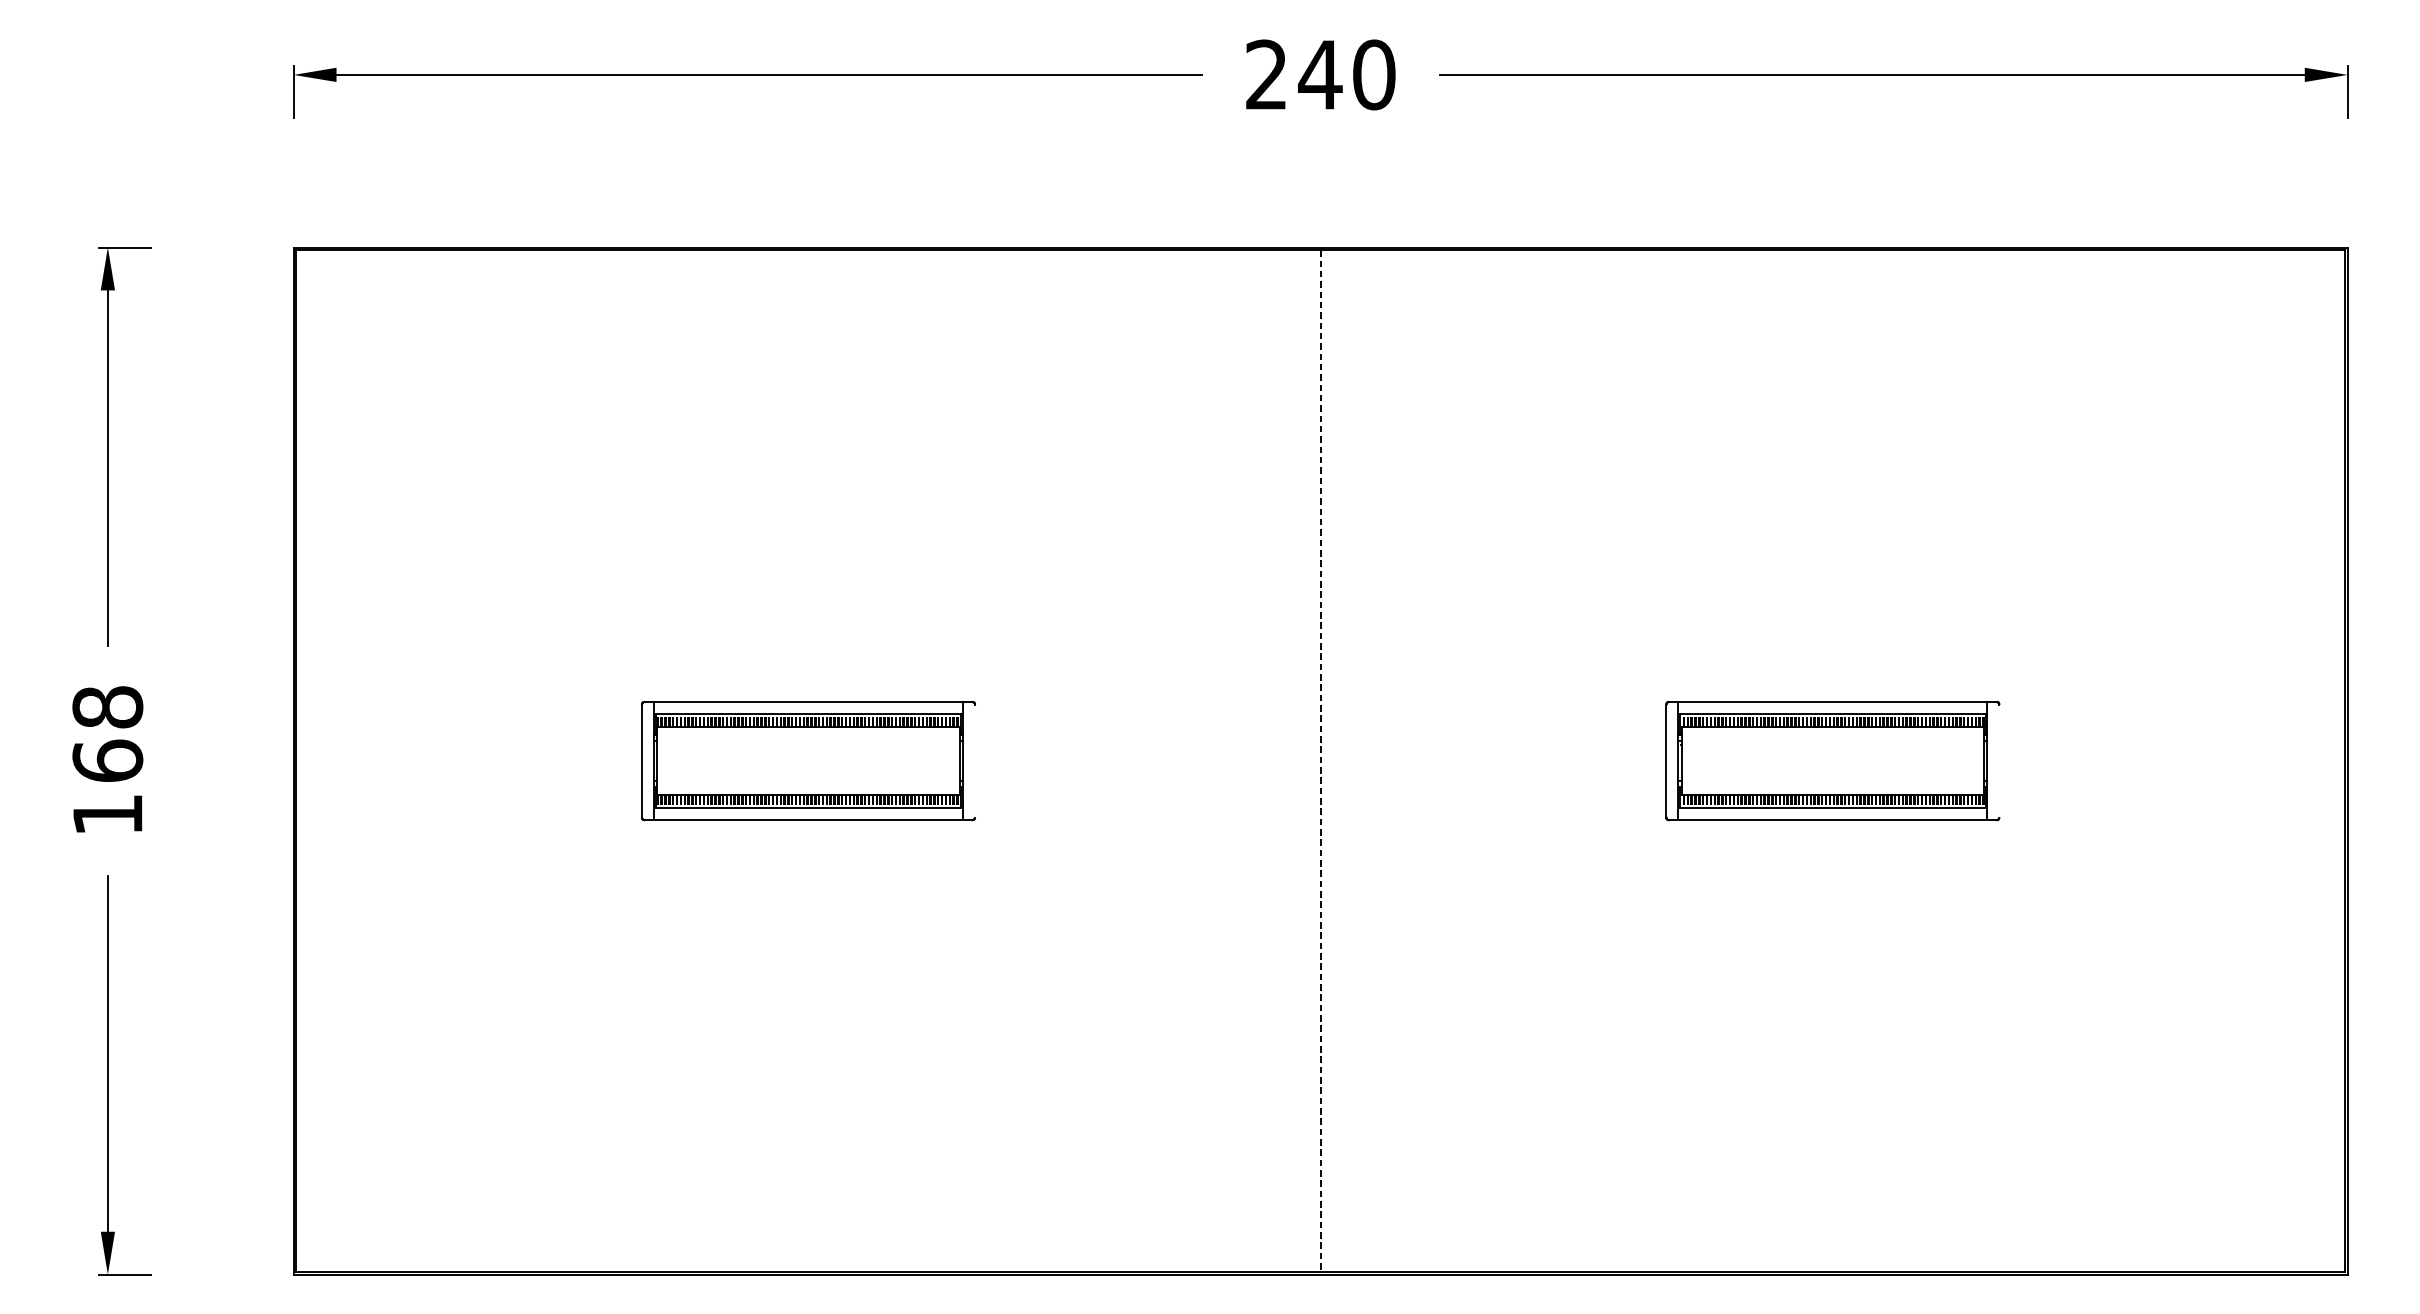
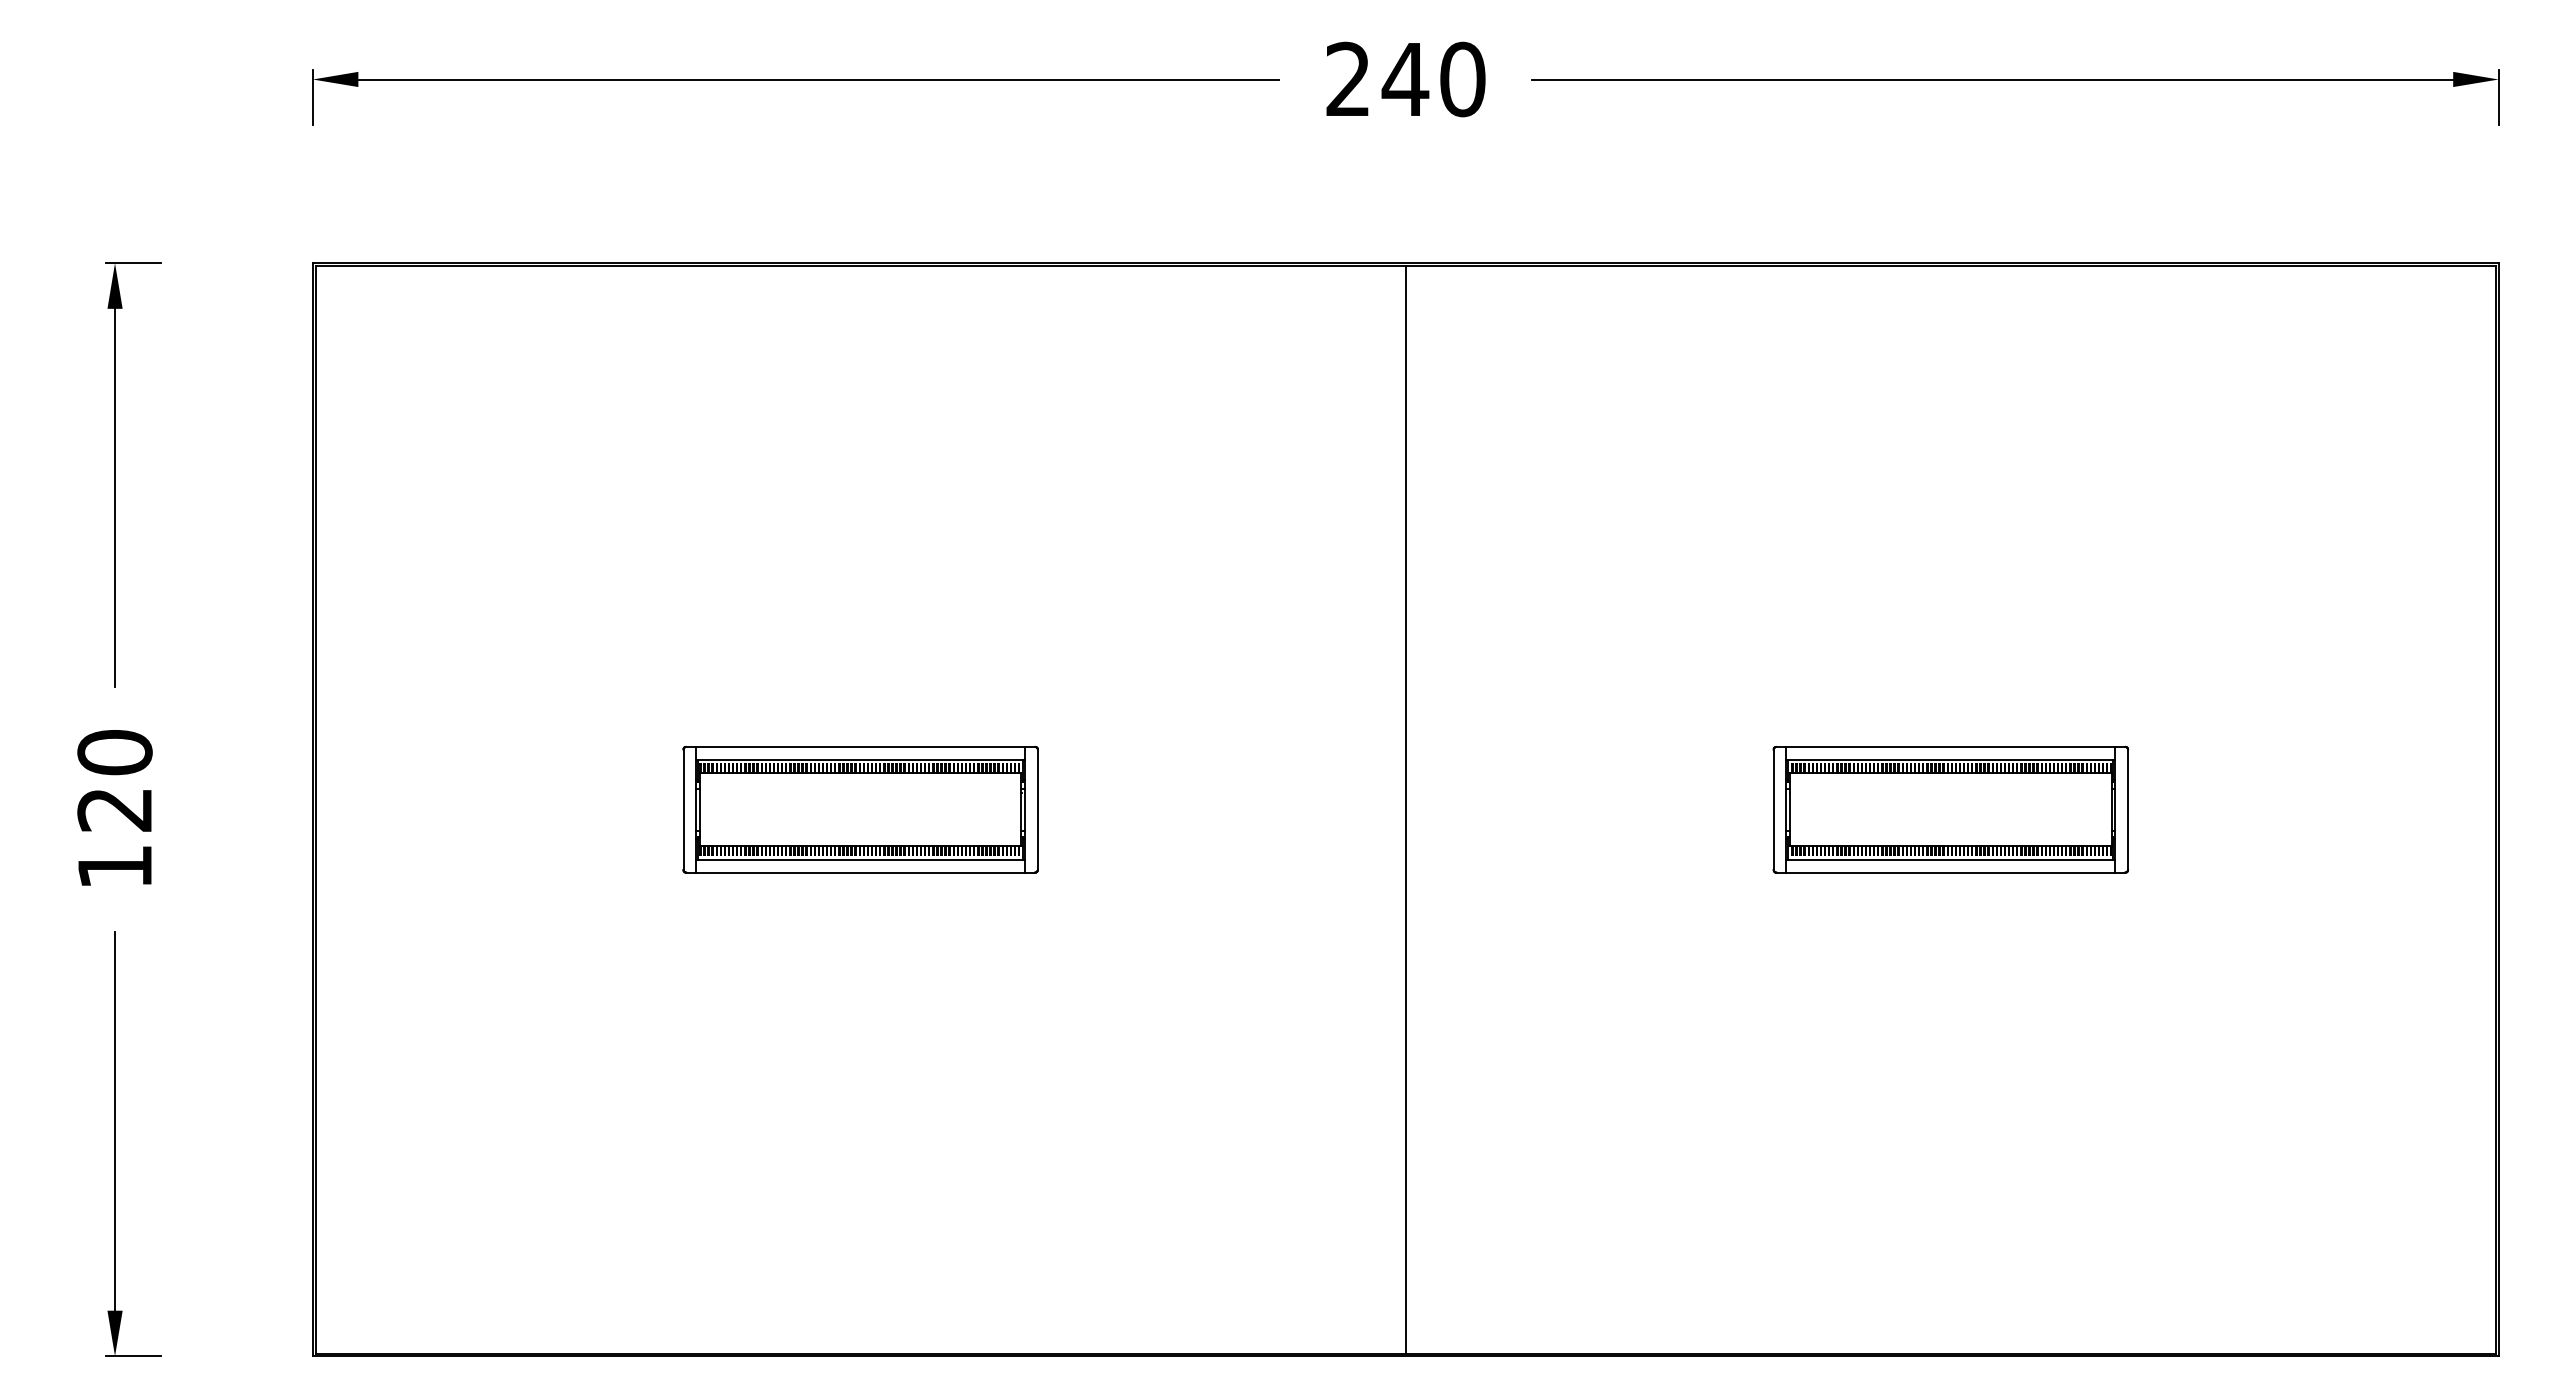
text: (107, 733) -> (114, 780), 168 -> 120
line: (974, 760) -> (1037, 809), added
line: (1320, 760) -> (1405, 809), dashed -> solid
line: (1999, 760) -> (2128, 809), added

